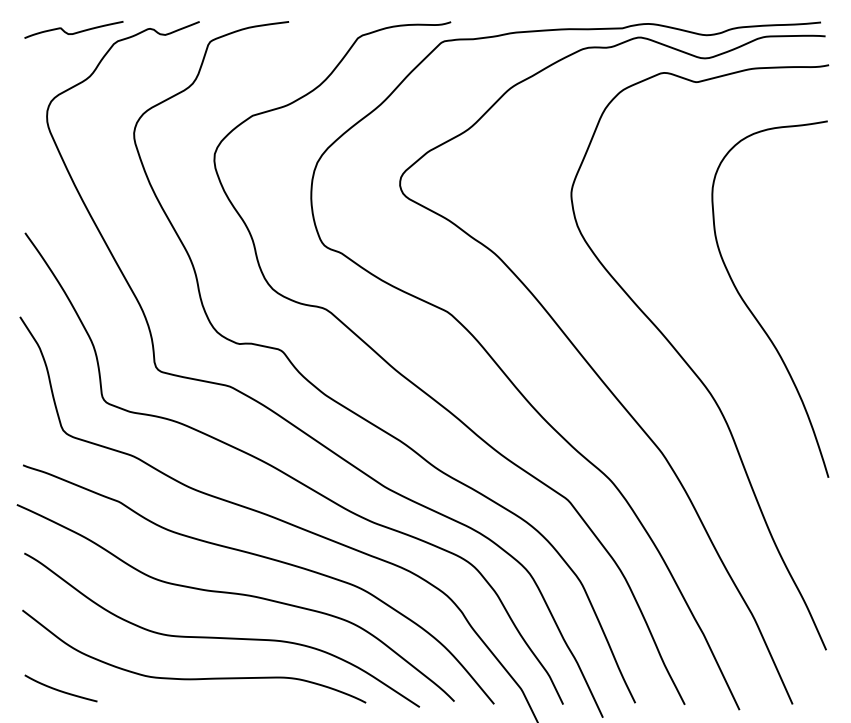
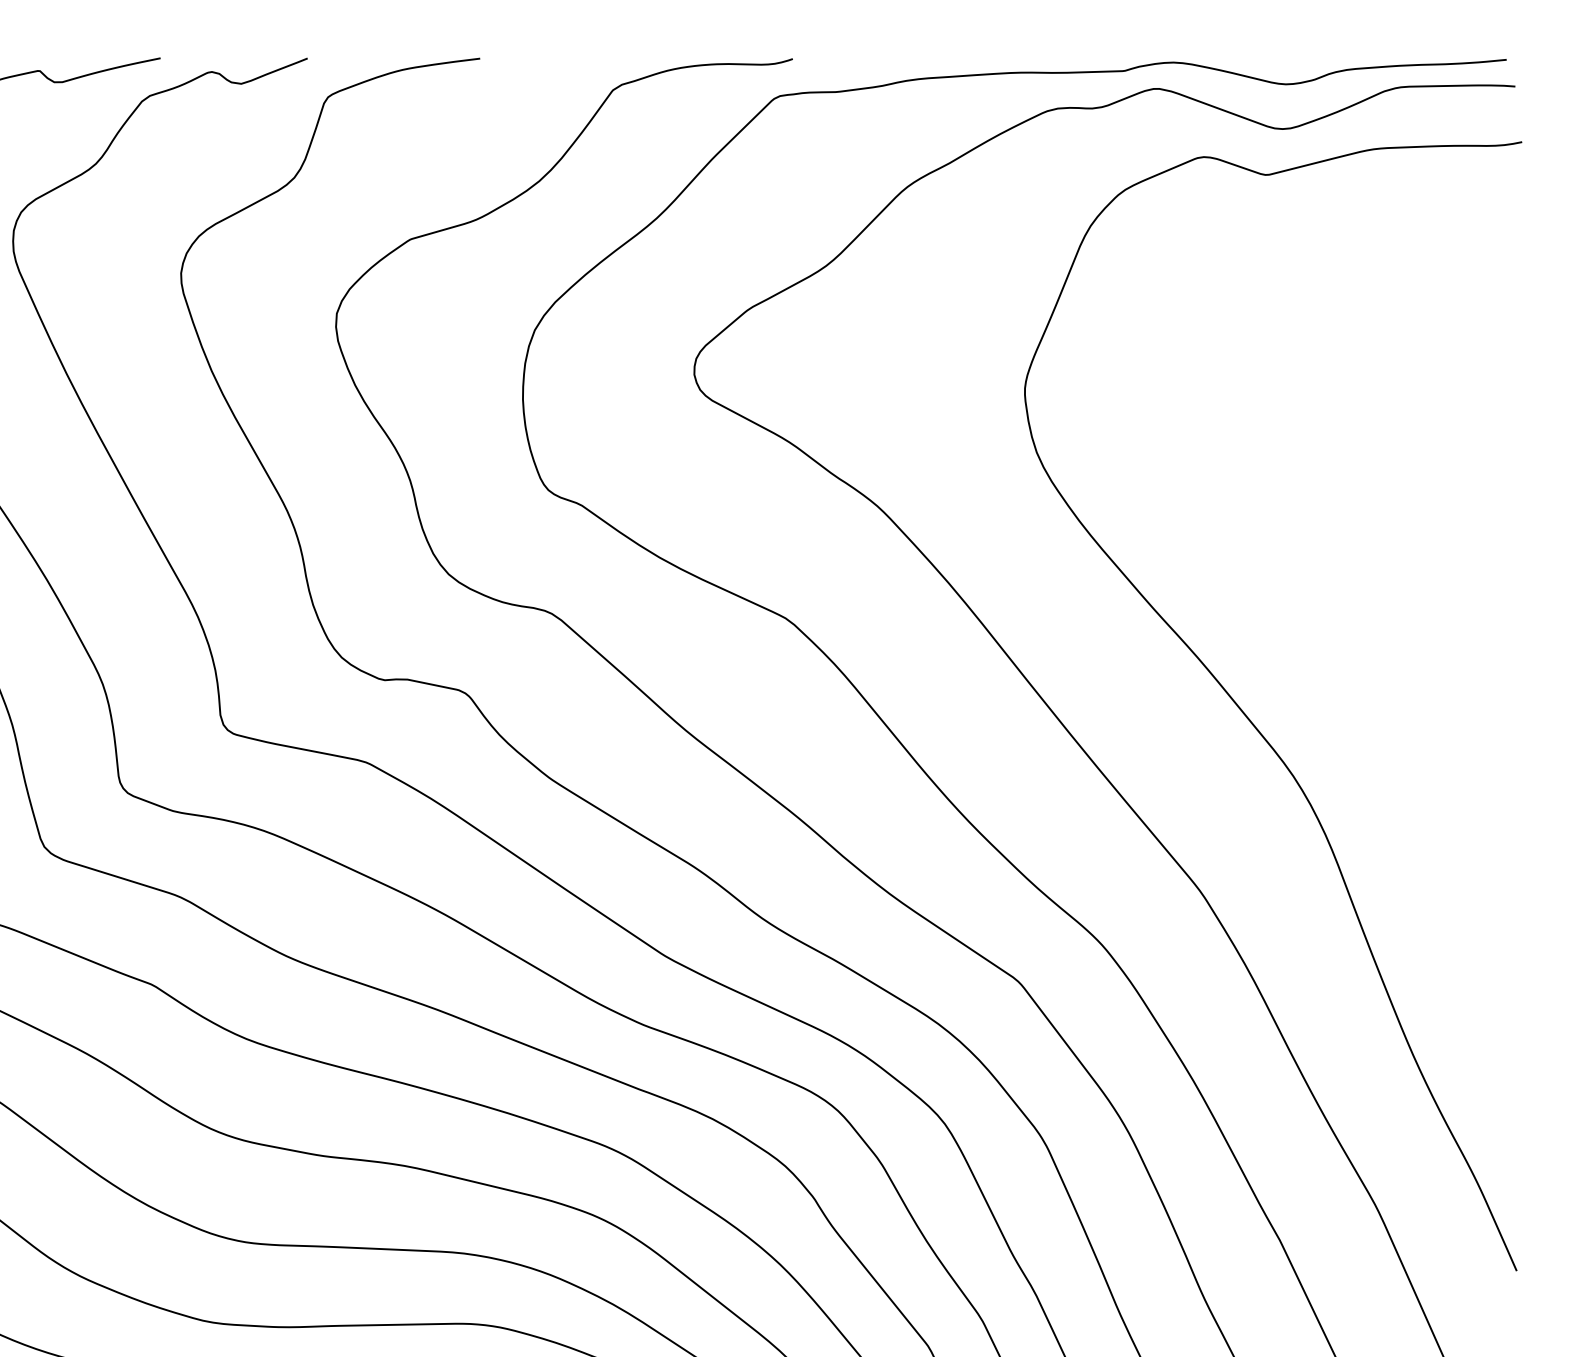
curve: (751, 310) -> (1372, 615), removed

